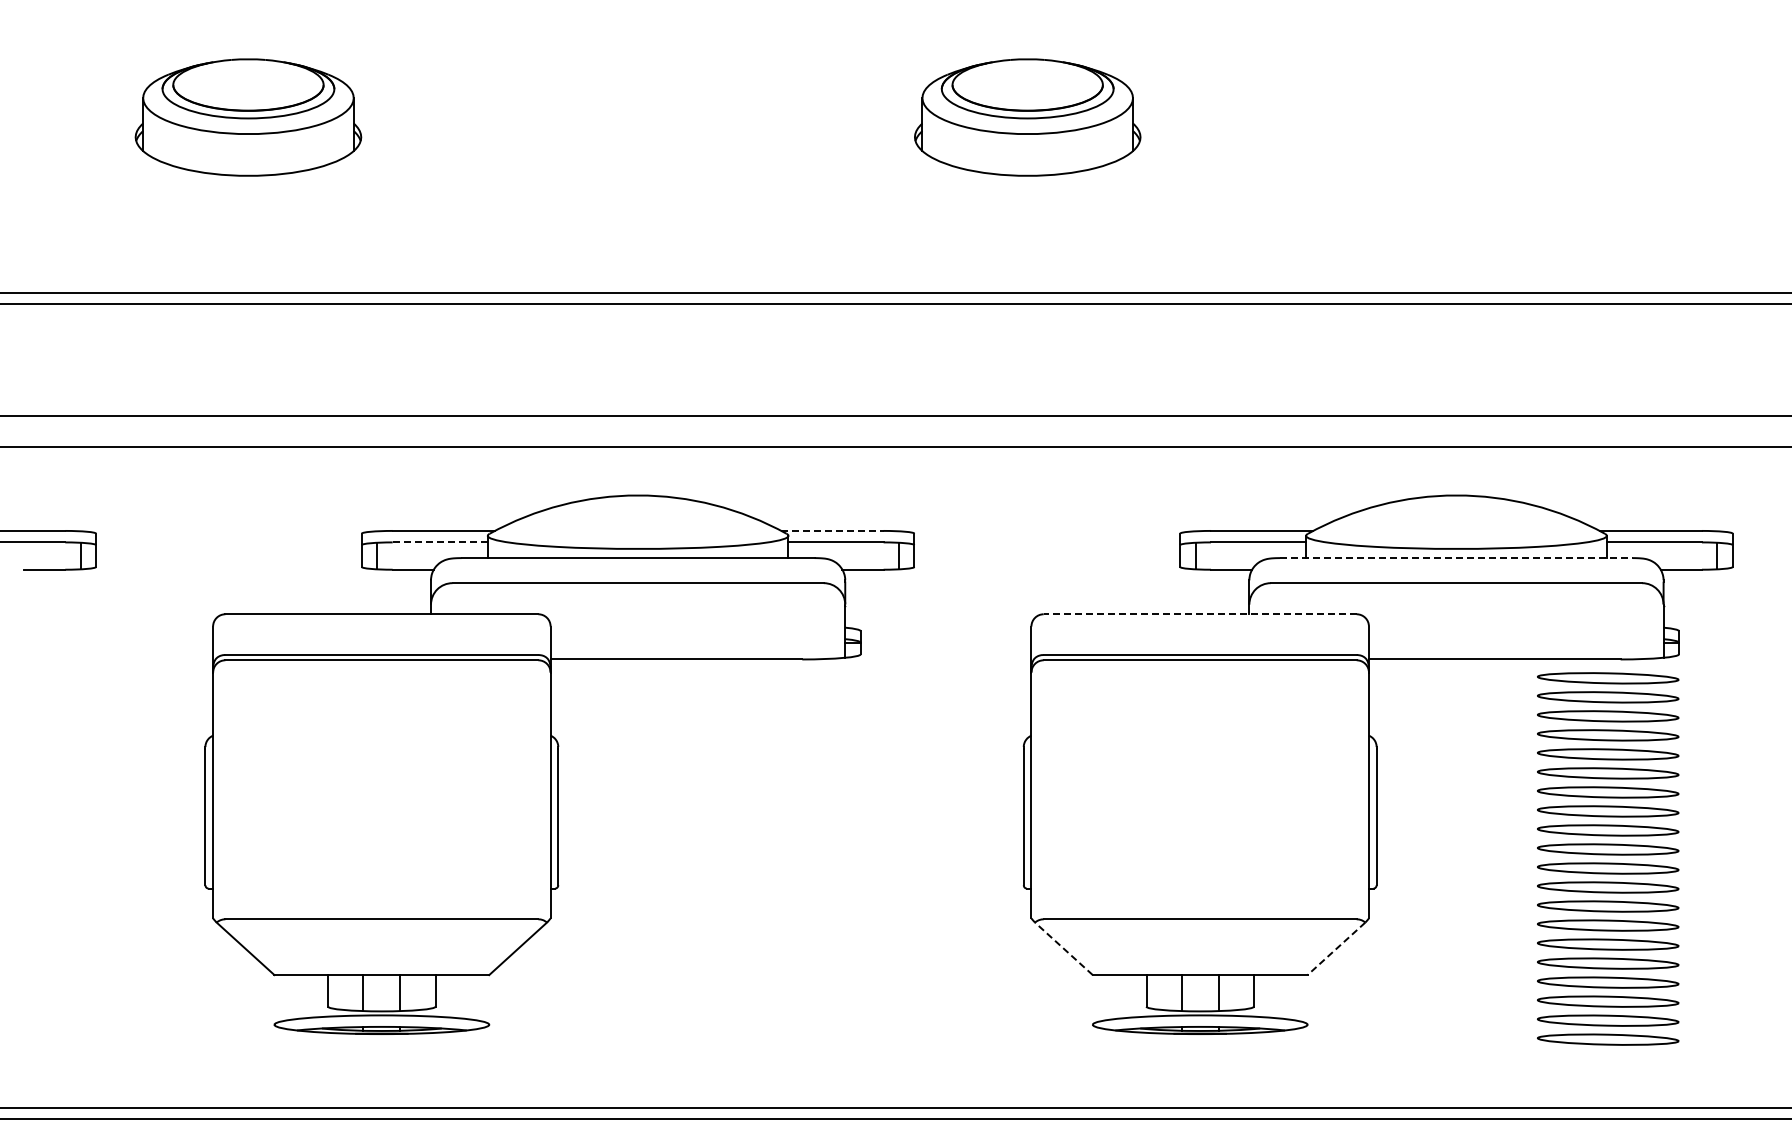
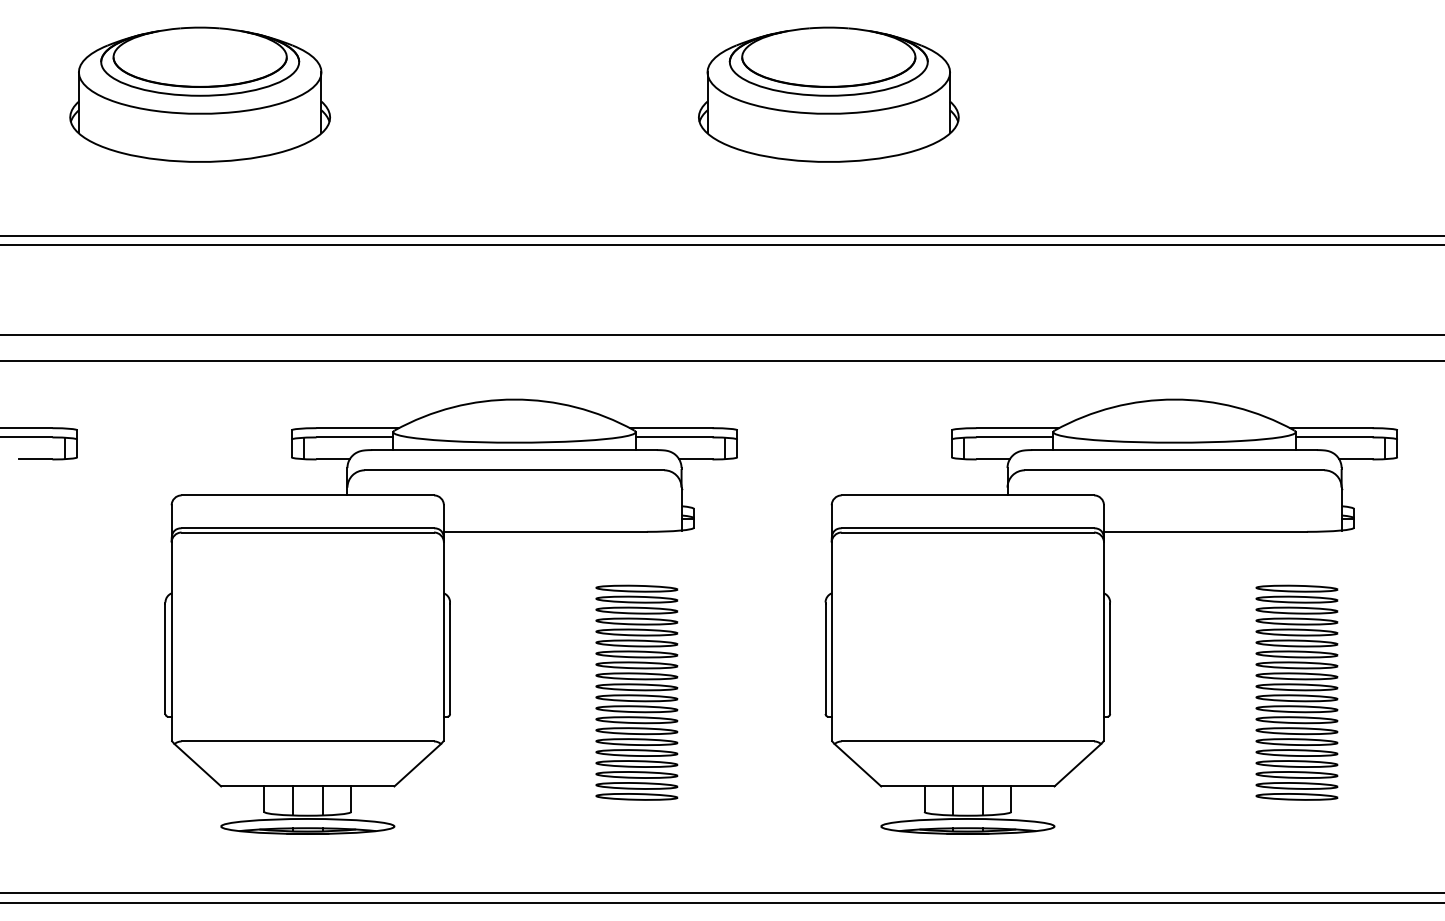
part: (248, 117) -> (200, 94), size x1.43
part: (1027, 117) -> (828, 94), size x1.43
line: (832, 530) -> (671, 427), dashed -> solid
line: (440, 542) -> (355, 437), dashed -> solid
line: (1456, 558) -> (1174, 450), dashed -> solid
line: (1199, 614) -> (967, 495), dashed -> solid
part: (789, 858) -> (636, 692), added
part: (1608, 858) -> (1297, 692), size x0.71
line: (1063, 948) -> (857, 764), dashed -> solid
line: (1336, 949) -> (1077, 765), dashed -> solid

